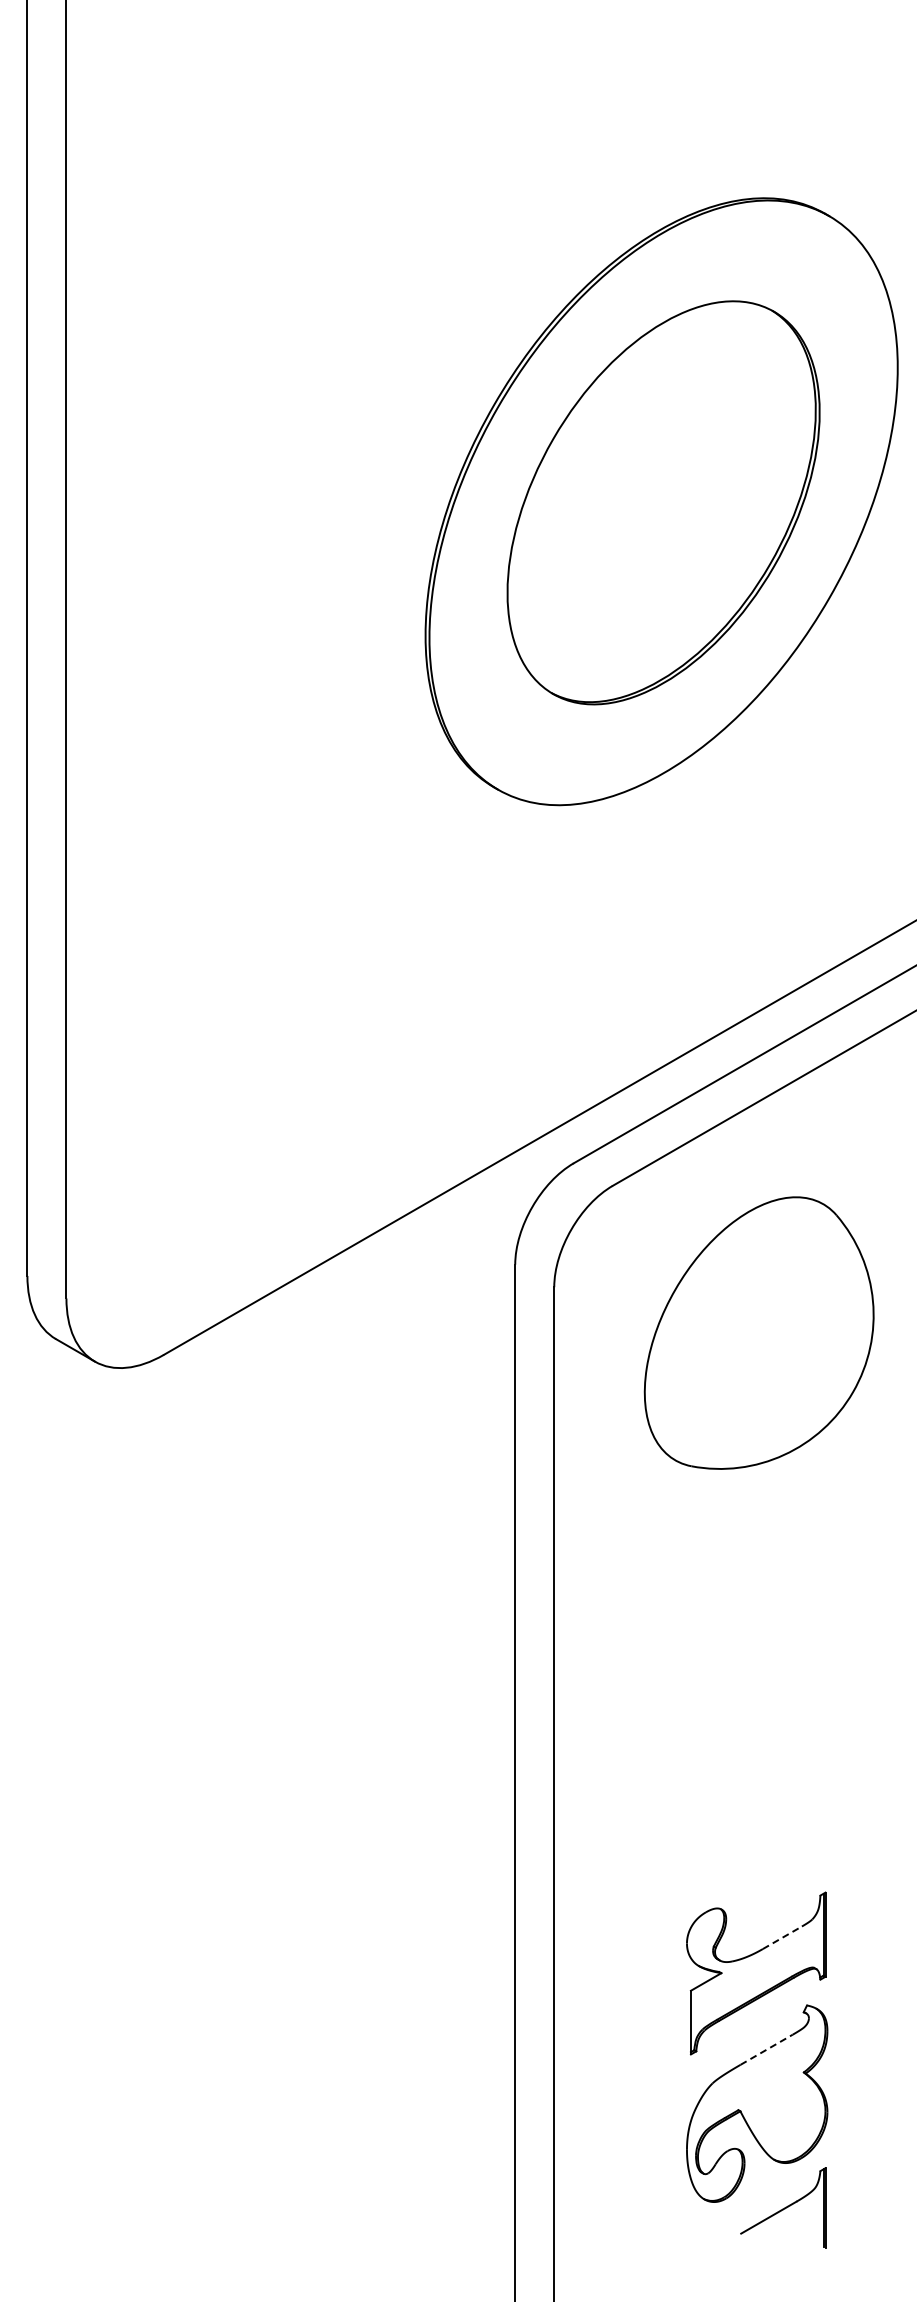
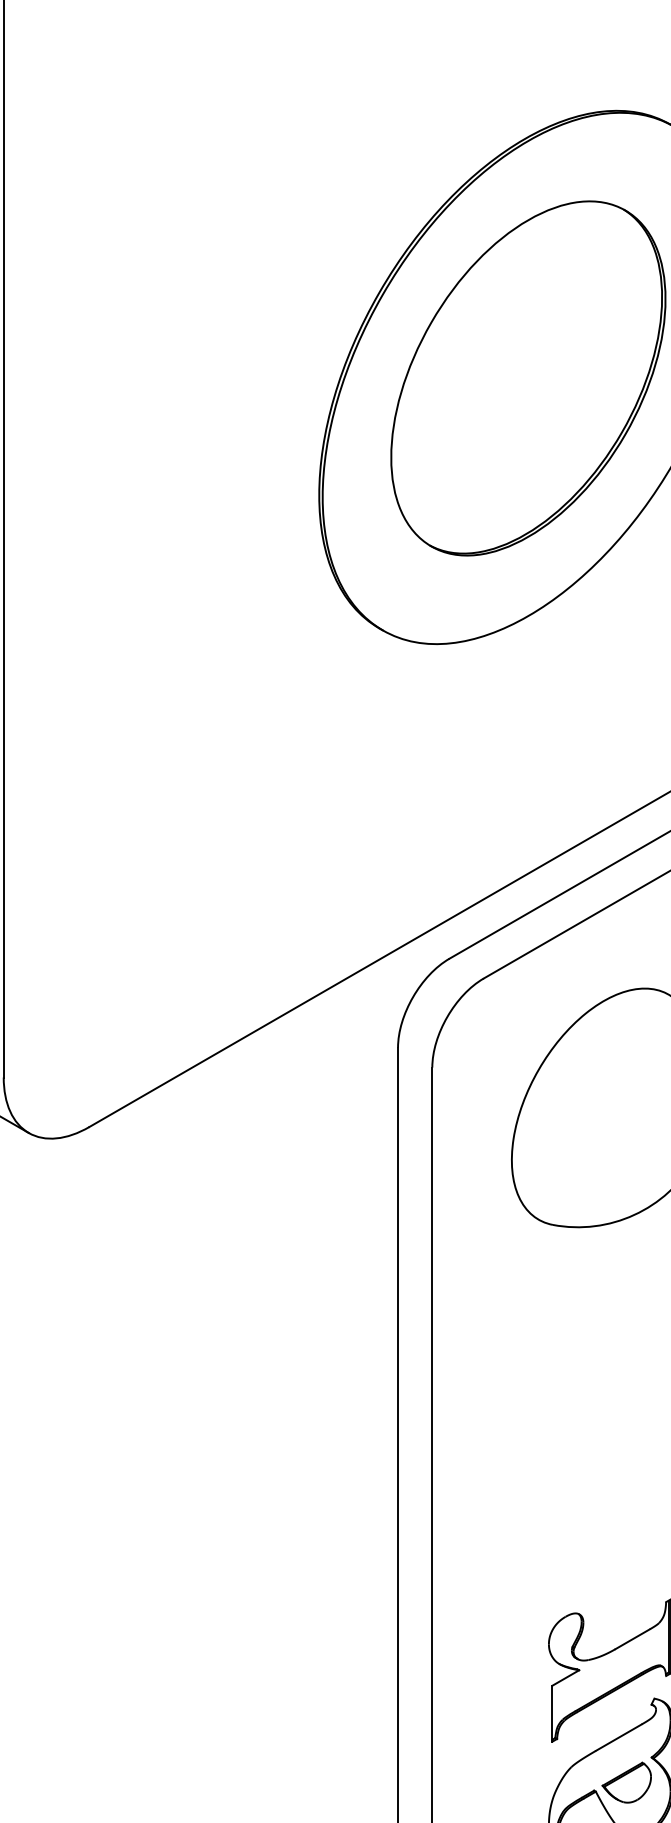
line: (782, 1937) -> (632, 1638), dashed -> solid
line: (767, 2049) -> (619, 1737), dashed -> solid
part: (775, 2100) -> (626, 1782), added

